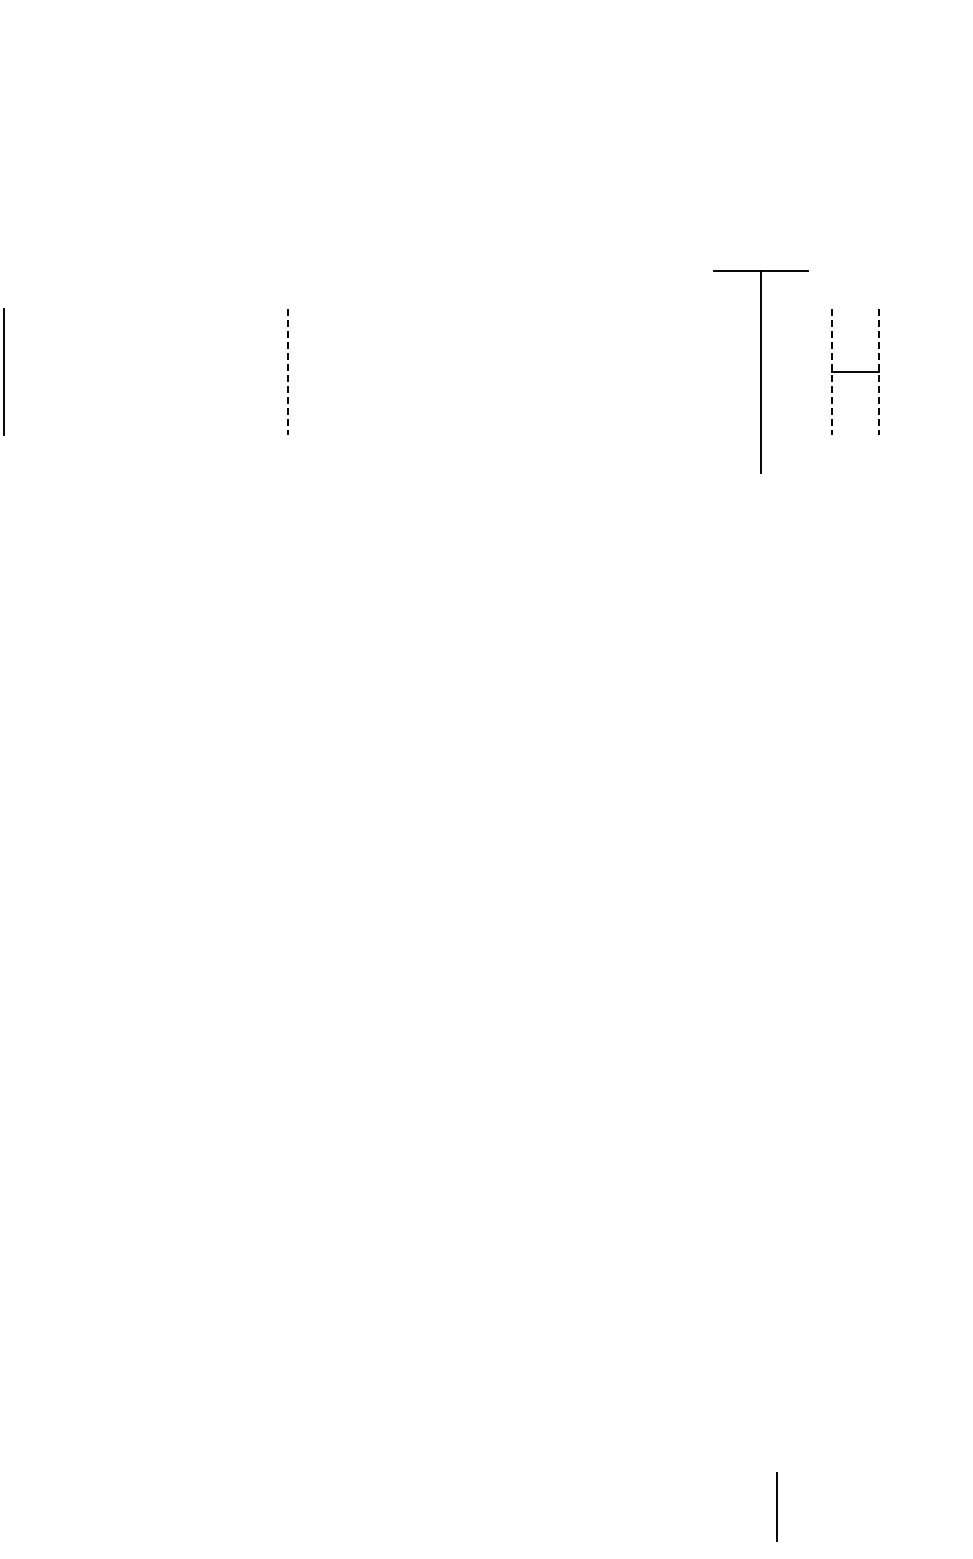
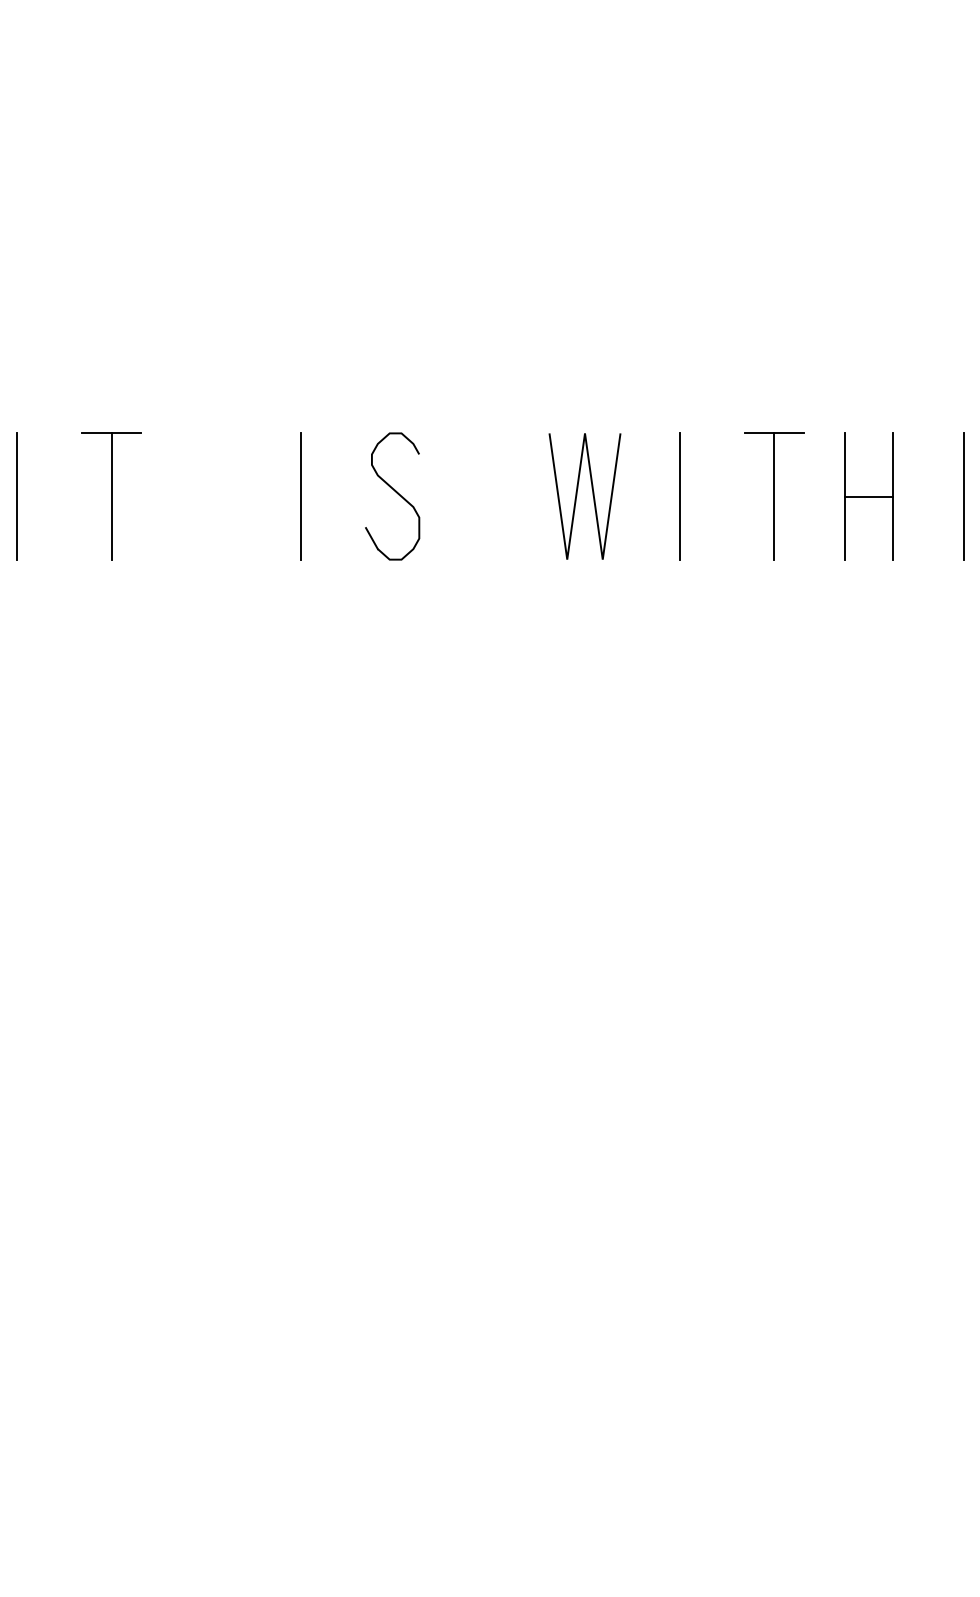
line: (564, 370) -> (577, 495), added
part: (98, 371) -> (111, 496), added
part: (379, 371) -> (392, 496), added
line: (666, 371) -> (679, 496), added
part: (761, 371) -> (774, 496), size x0.62
line: (950, 371) -> (963, 496), added
line: (287, 372) -> (300, 497), dashed -> solid
line: (832, 372) -> (845, 497), dashed -> solid
line: (879, 372) -> (892, 497), dashed -> solid

